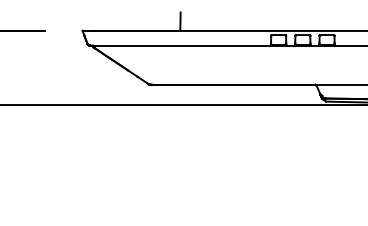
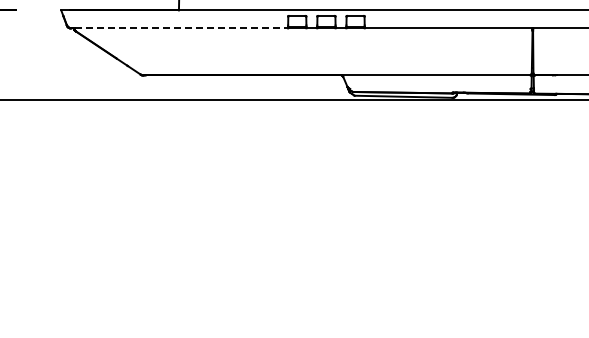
line: (183, 45) -> (182, 28), solid -> dashed

